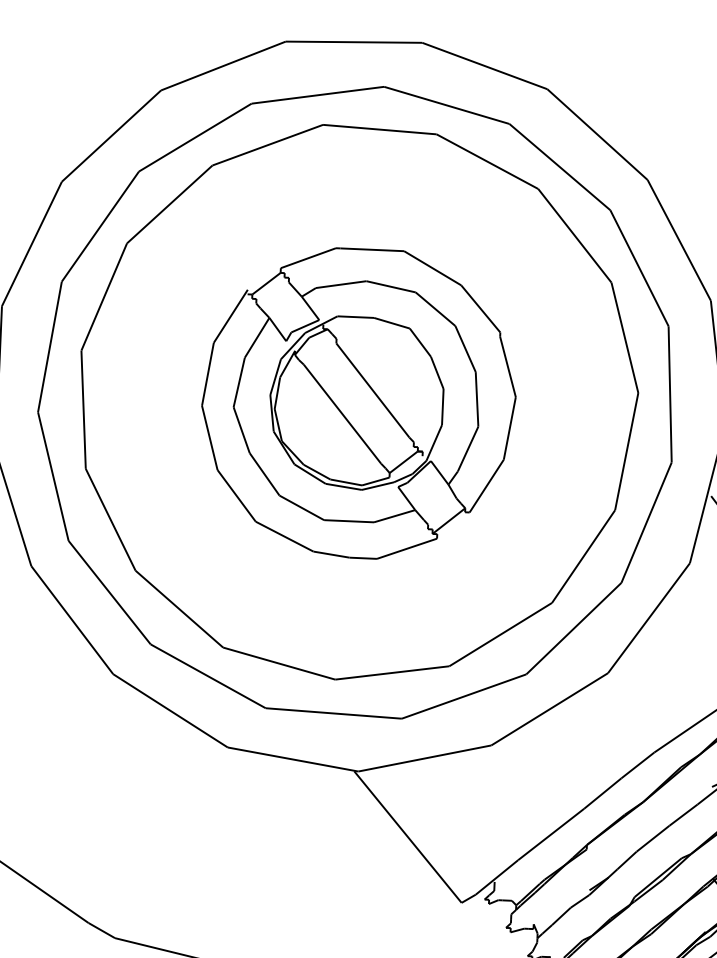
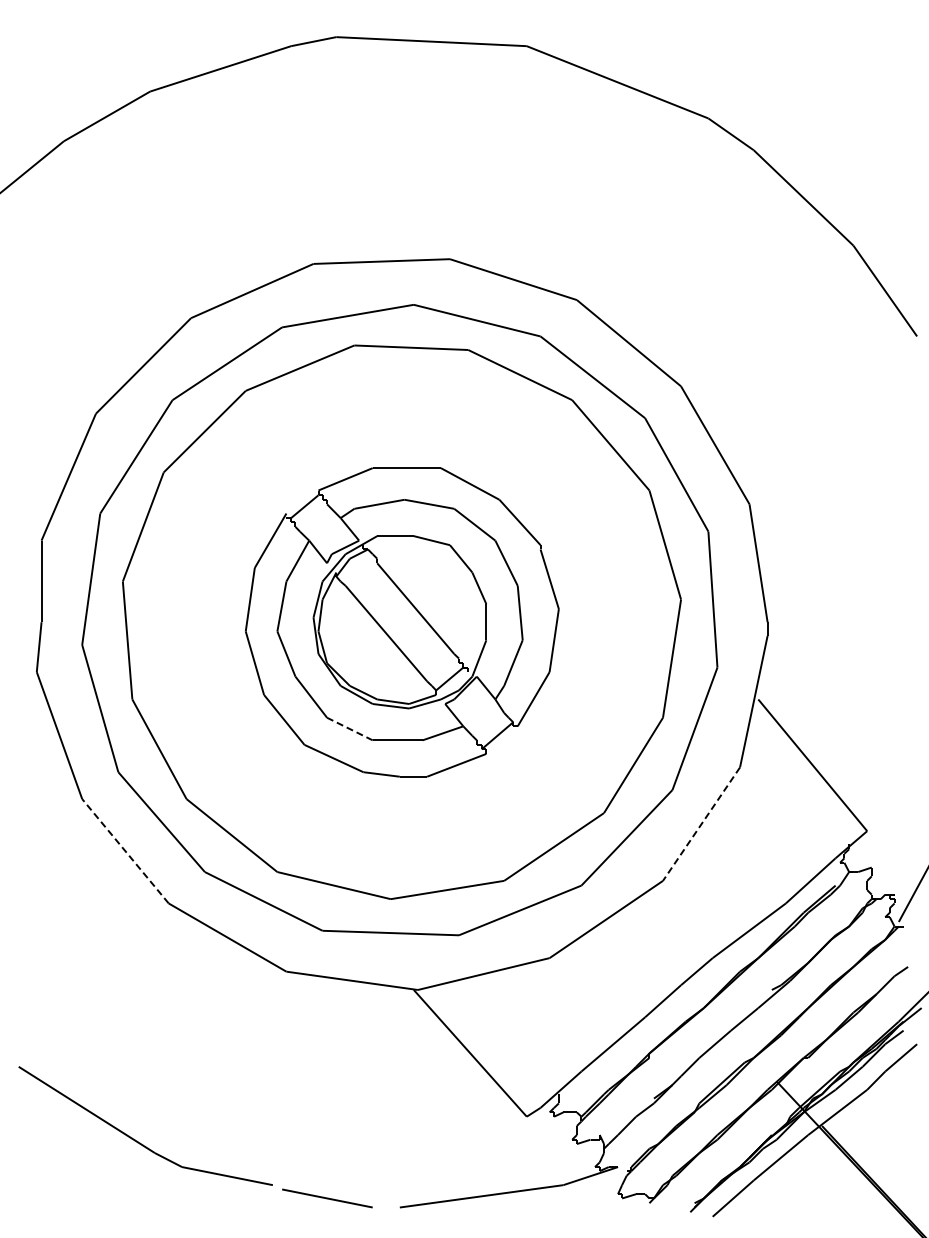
line: (301, 507) -> (349, 728), solid -> dashed
line: (648, 618) -> (701, 824), solid -> dashed
line: (72, 620) -> (125, 851), solid -> dashed

